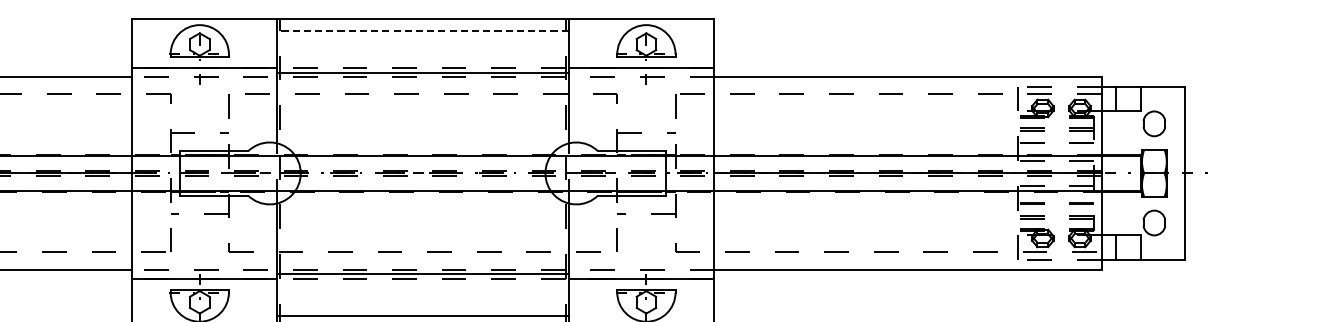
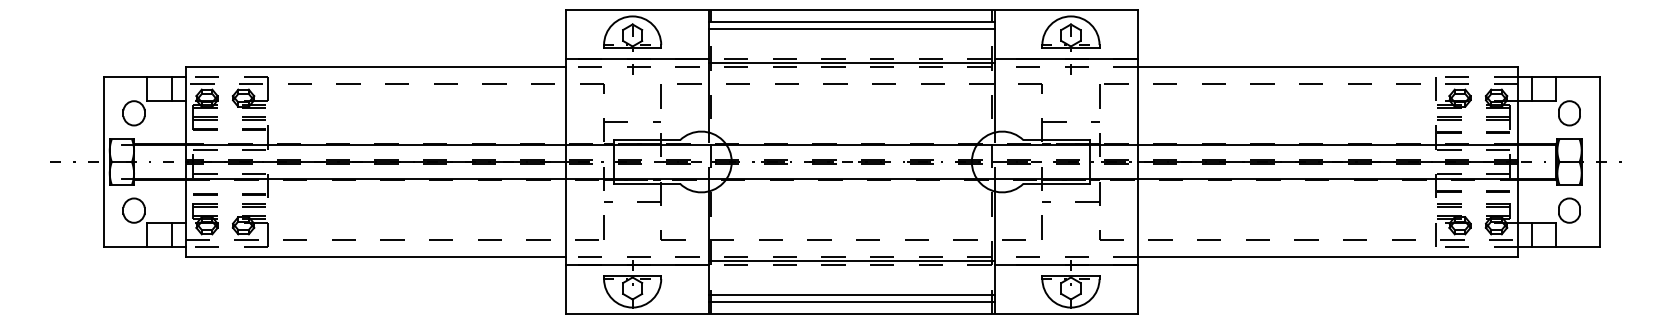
line: (422, 30) -> (851, 21), dashed -> solid
line: (422, 37) -> (851, 28), added
line: (422, 309) -> (851, 295), added

